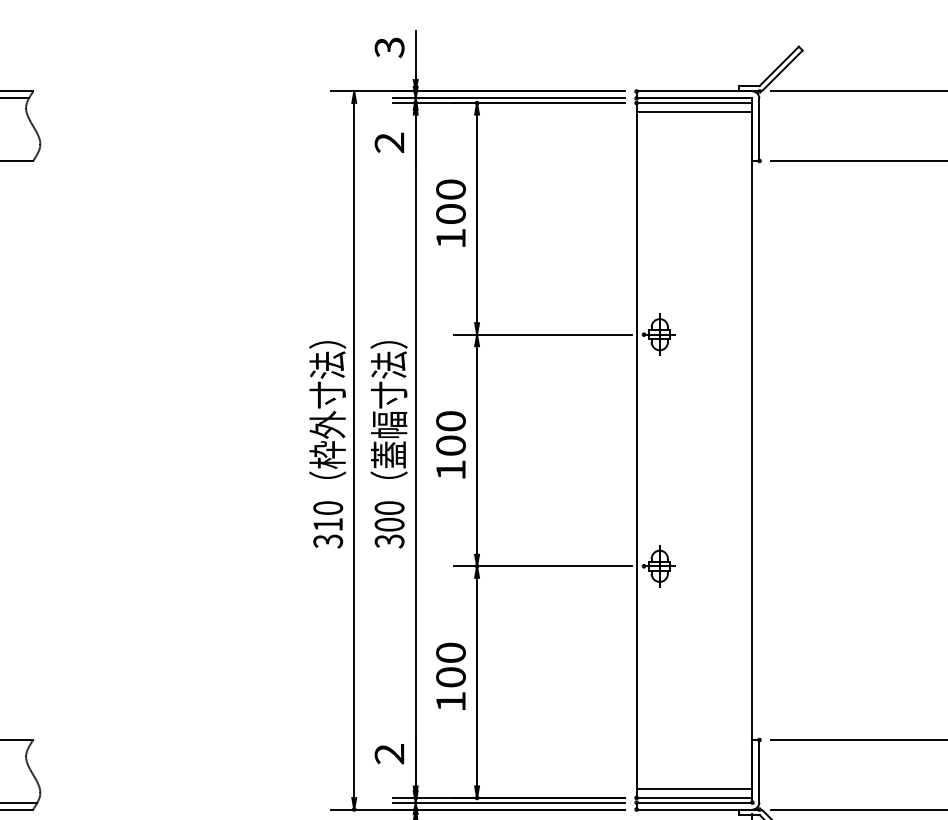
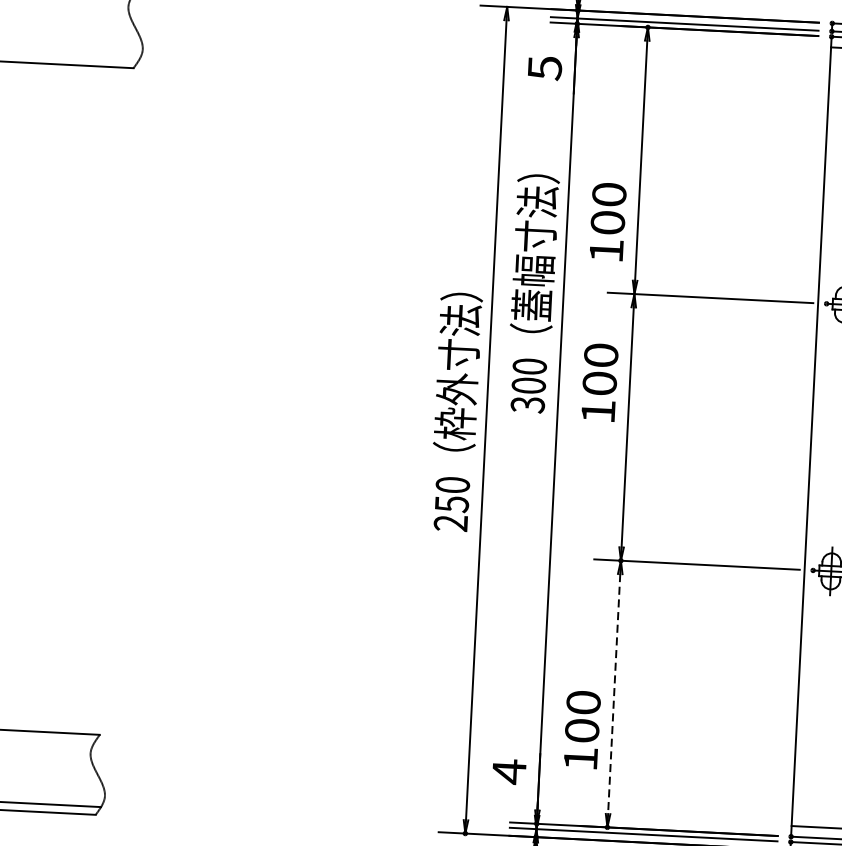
text: (389, 142) -> (544, 67), 2 -> 5
text: (450, 212) -> (607, 220), moved
text: (388, 444) -> (532, 293), moved
text: (450, 444) -> (599, 382), moved
text: (328, 533) -> (451, 514), 310 -> 250
text: (450, 675) -> (581, 728), moved
line: (477, 682) -> (614, 694), solid -> dashed
text: (389, 754) -> (509, 772), 2 -> 4

